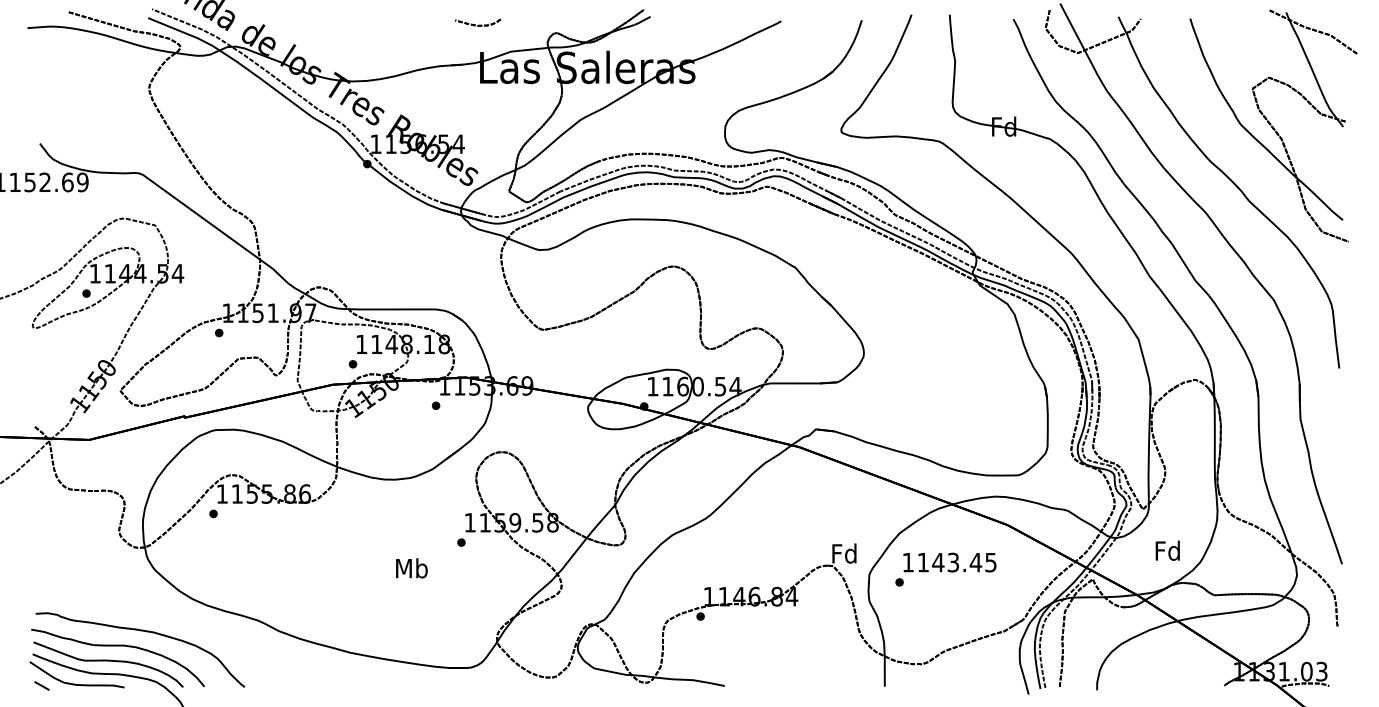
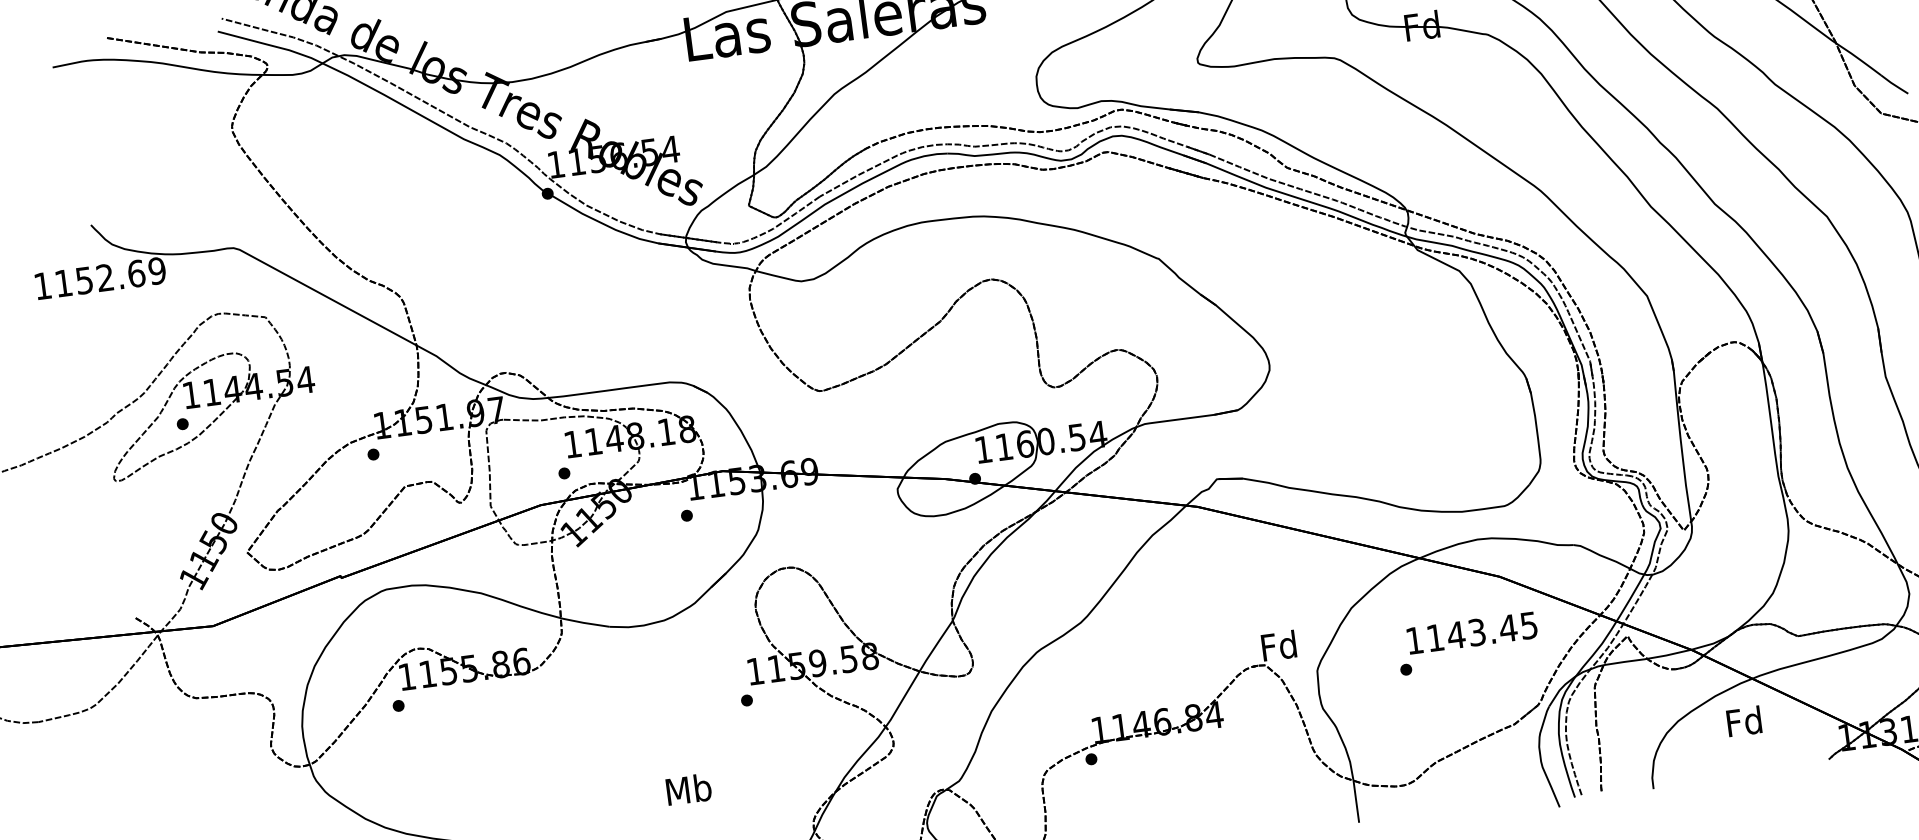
text: (1167, 550) -> (1743, 721), moved
text: (411, 568) -> (688, 789), moved
text: (945, 569) -> (1467, 643), moved

